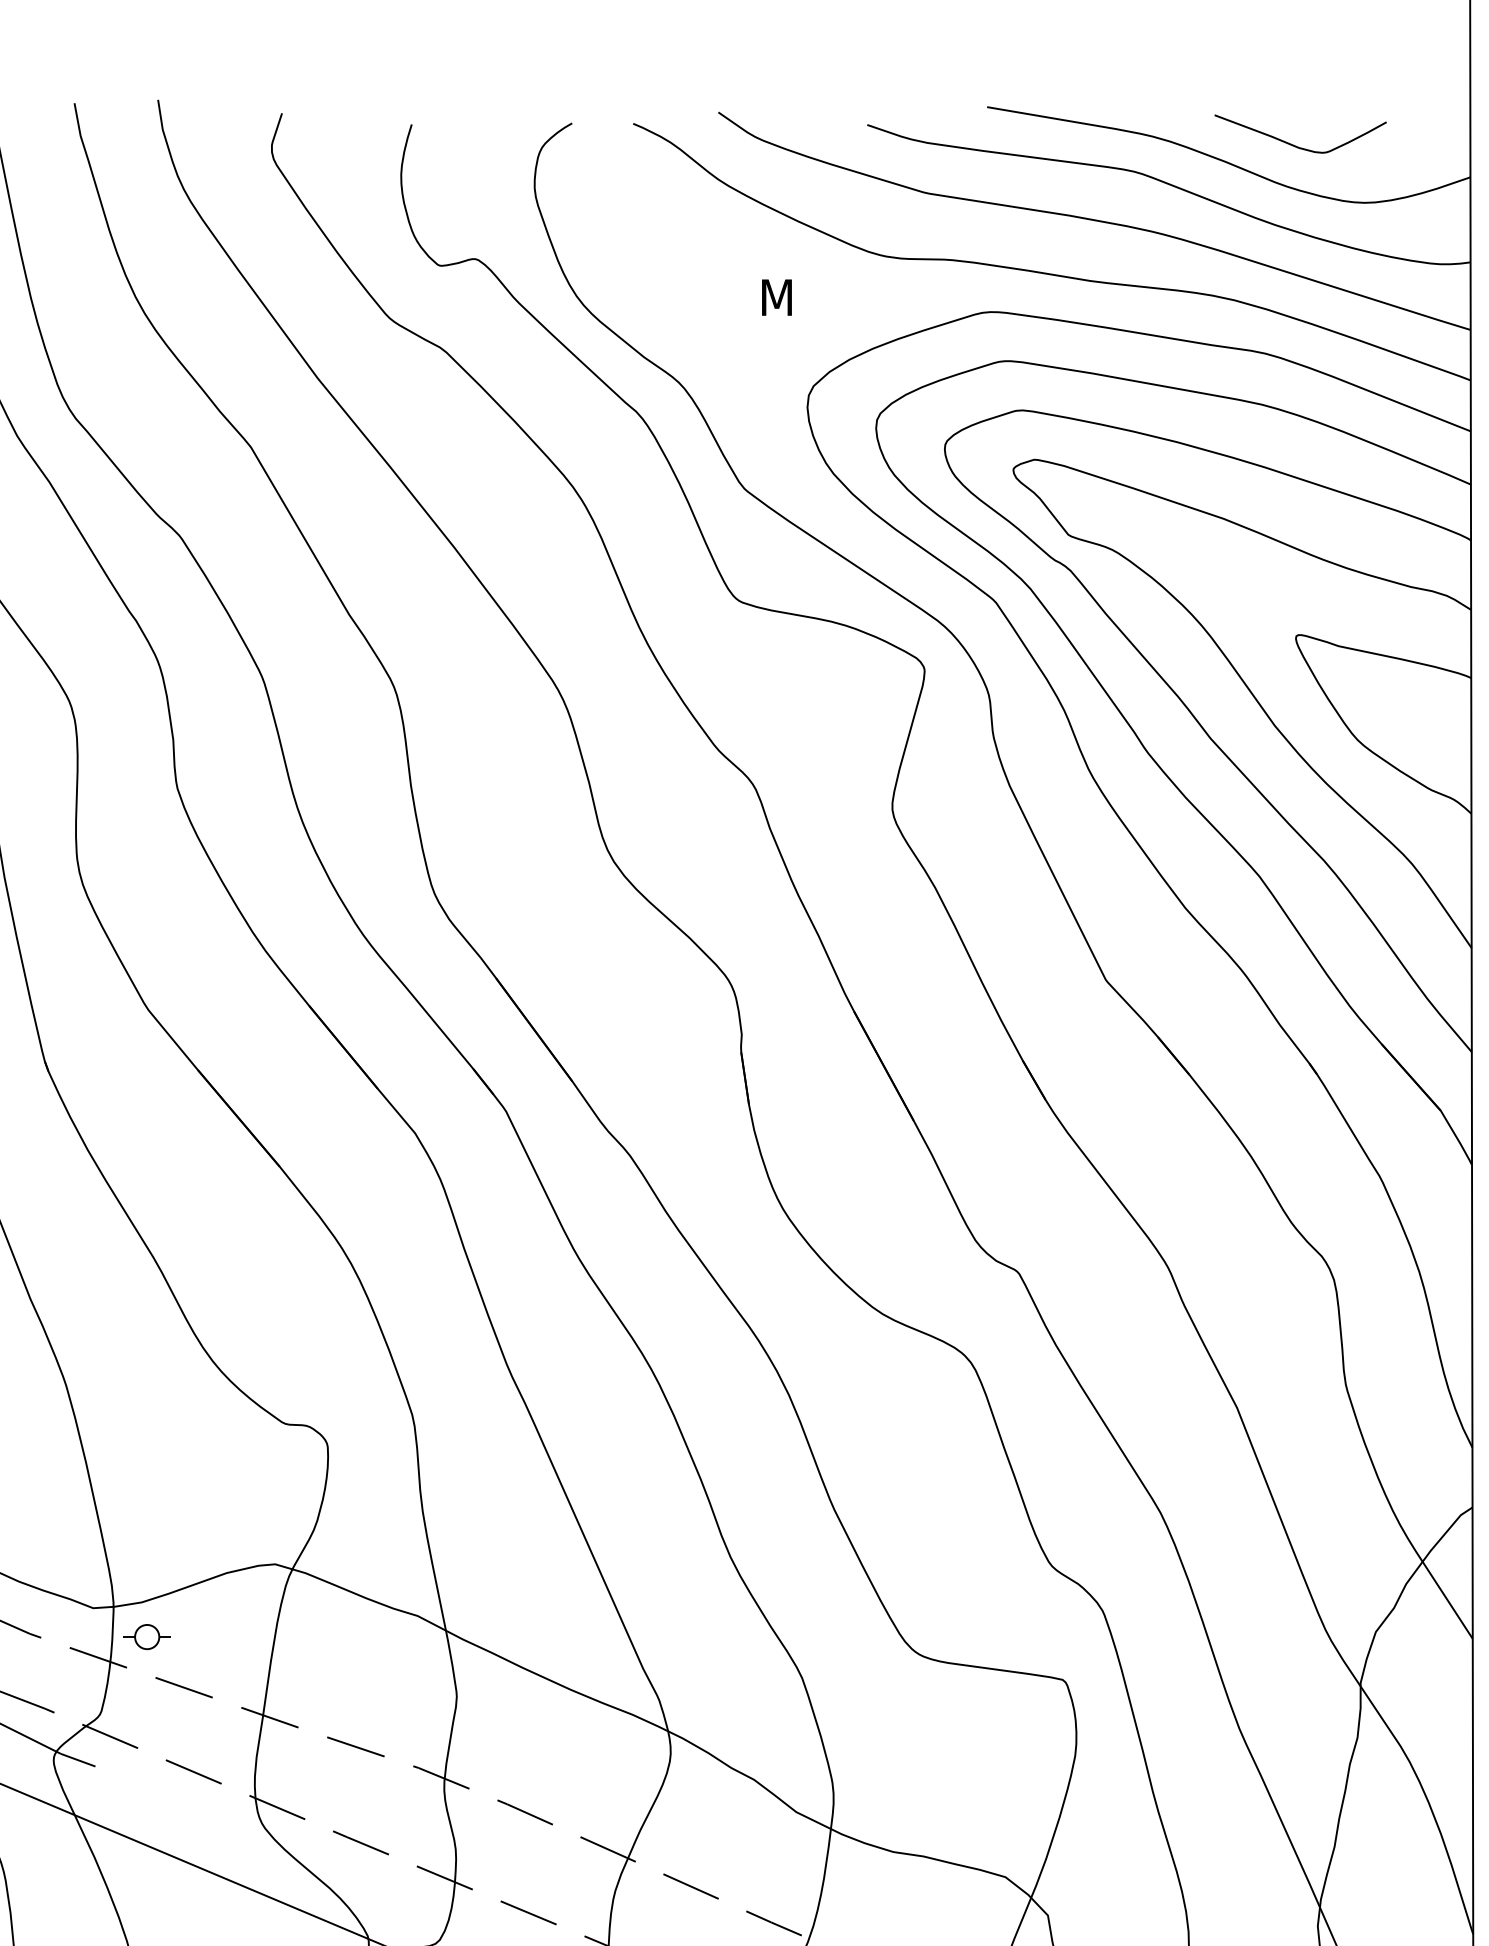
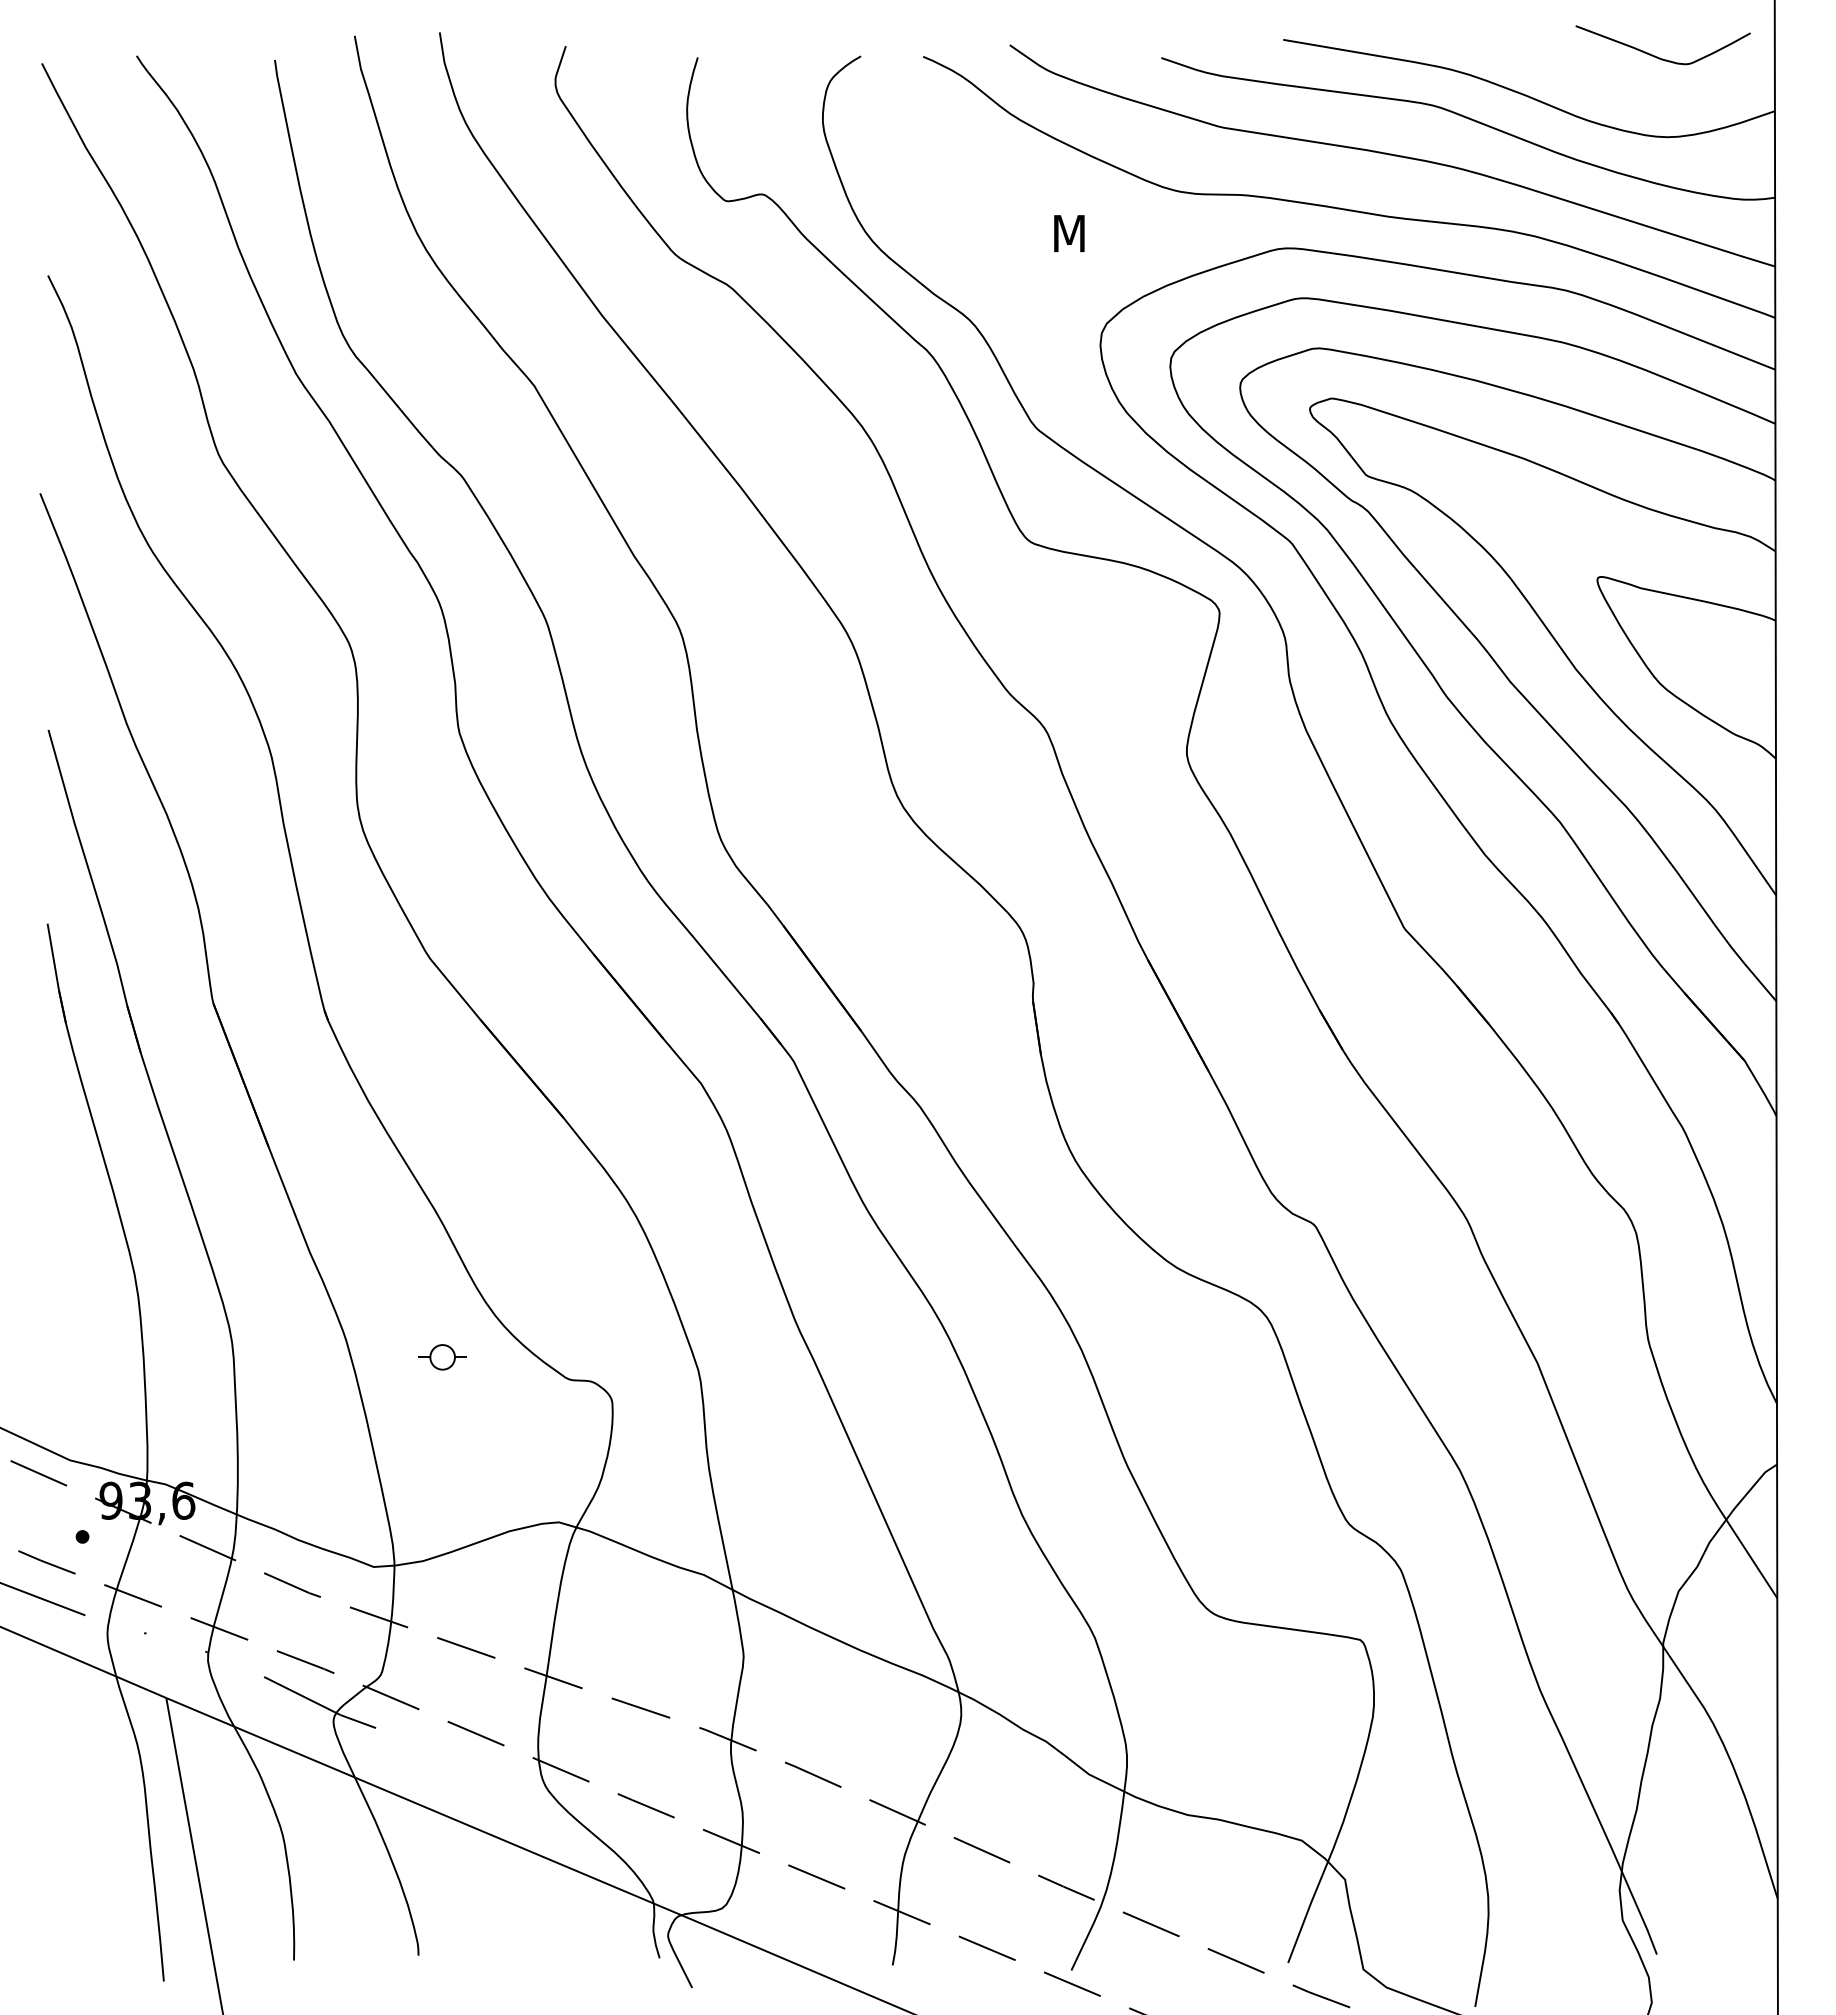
curve: (1295, 145) -> (1657, 56), moved
part: (147, 1637) -> (442, 1357), moved

